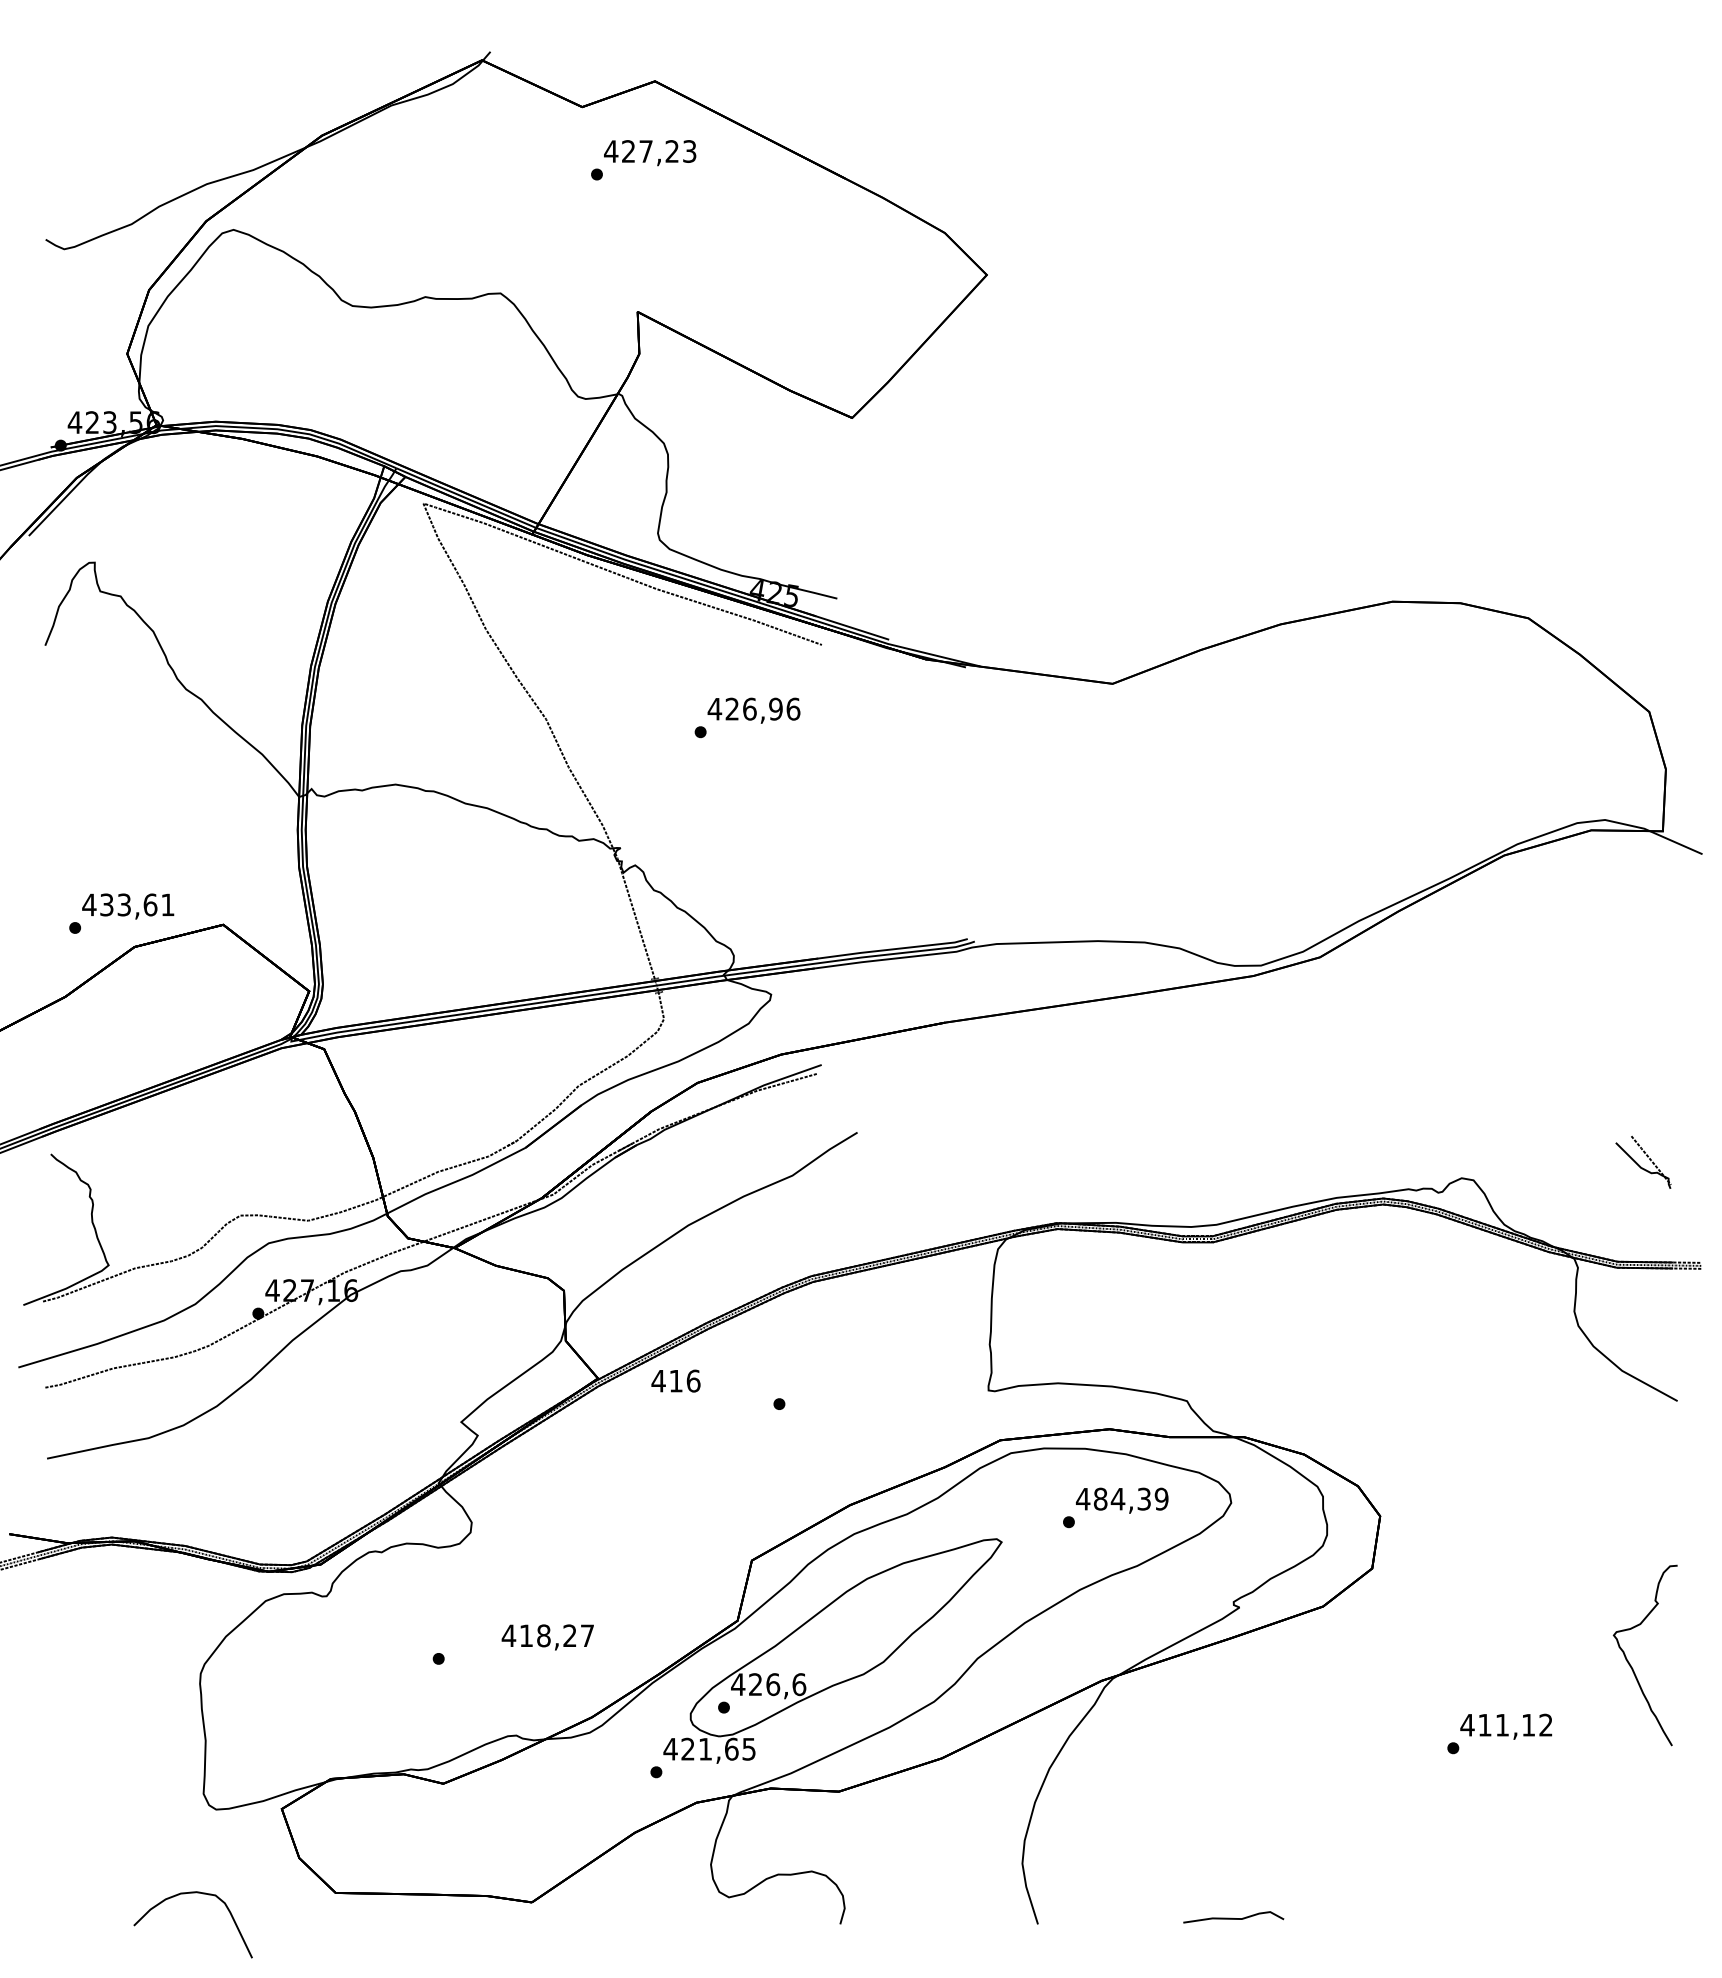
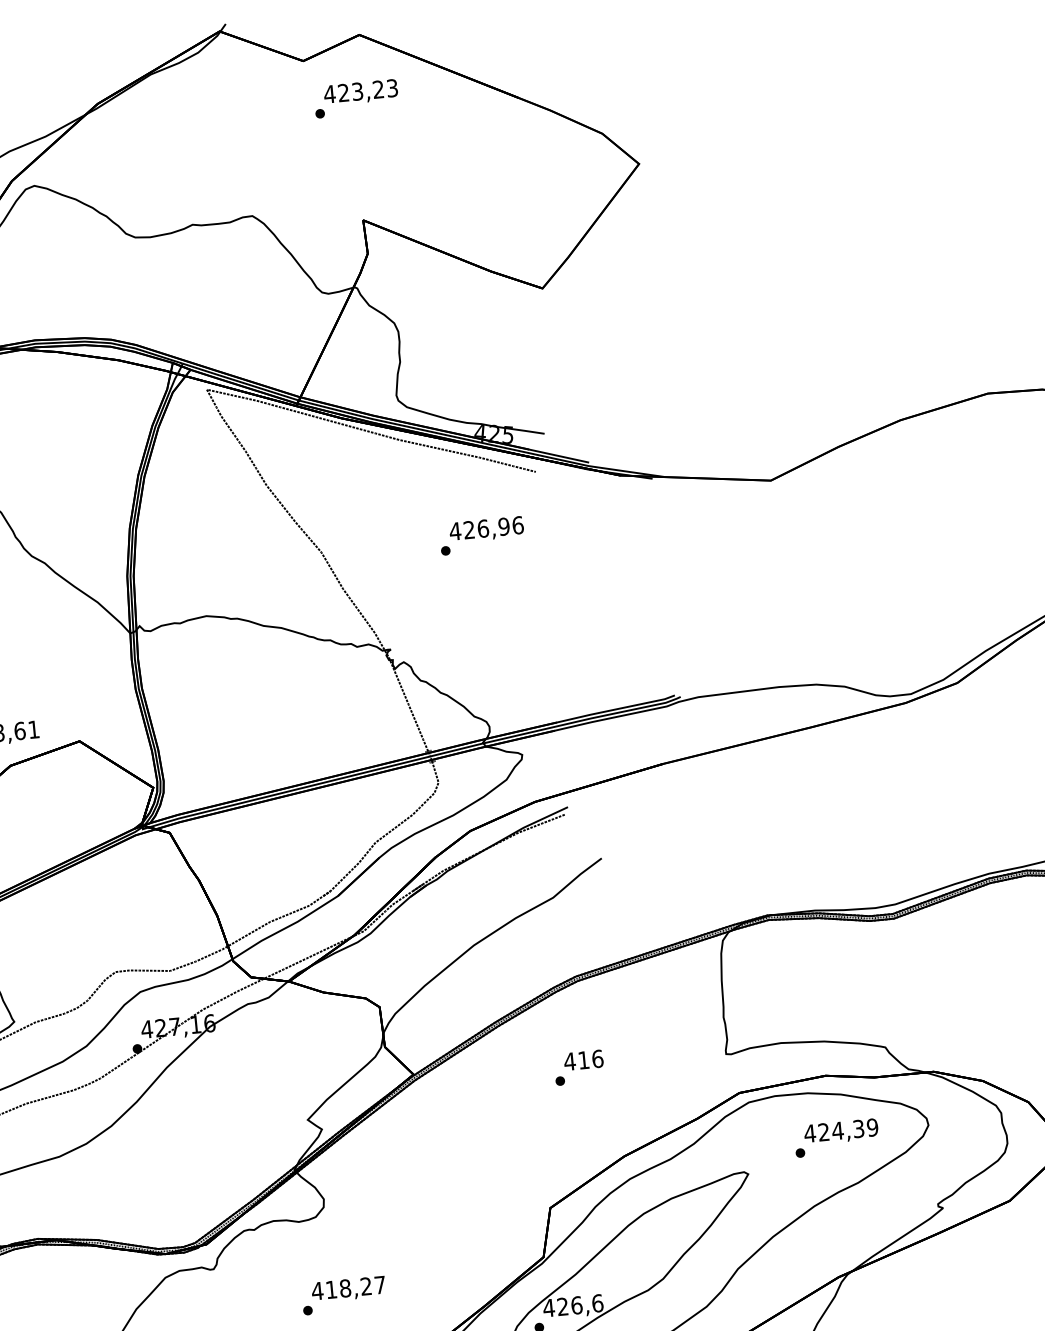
text: (645, 151) -> (357, 91), 427,23 -> 423,23
text: (675, 1380) -> (583, 1059), moved
text: (1100, 1498) -> (823, 1131), 484,39 -> 424,39
text: (547, 1637) -> (348, 1289), moved

